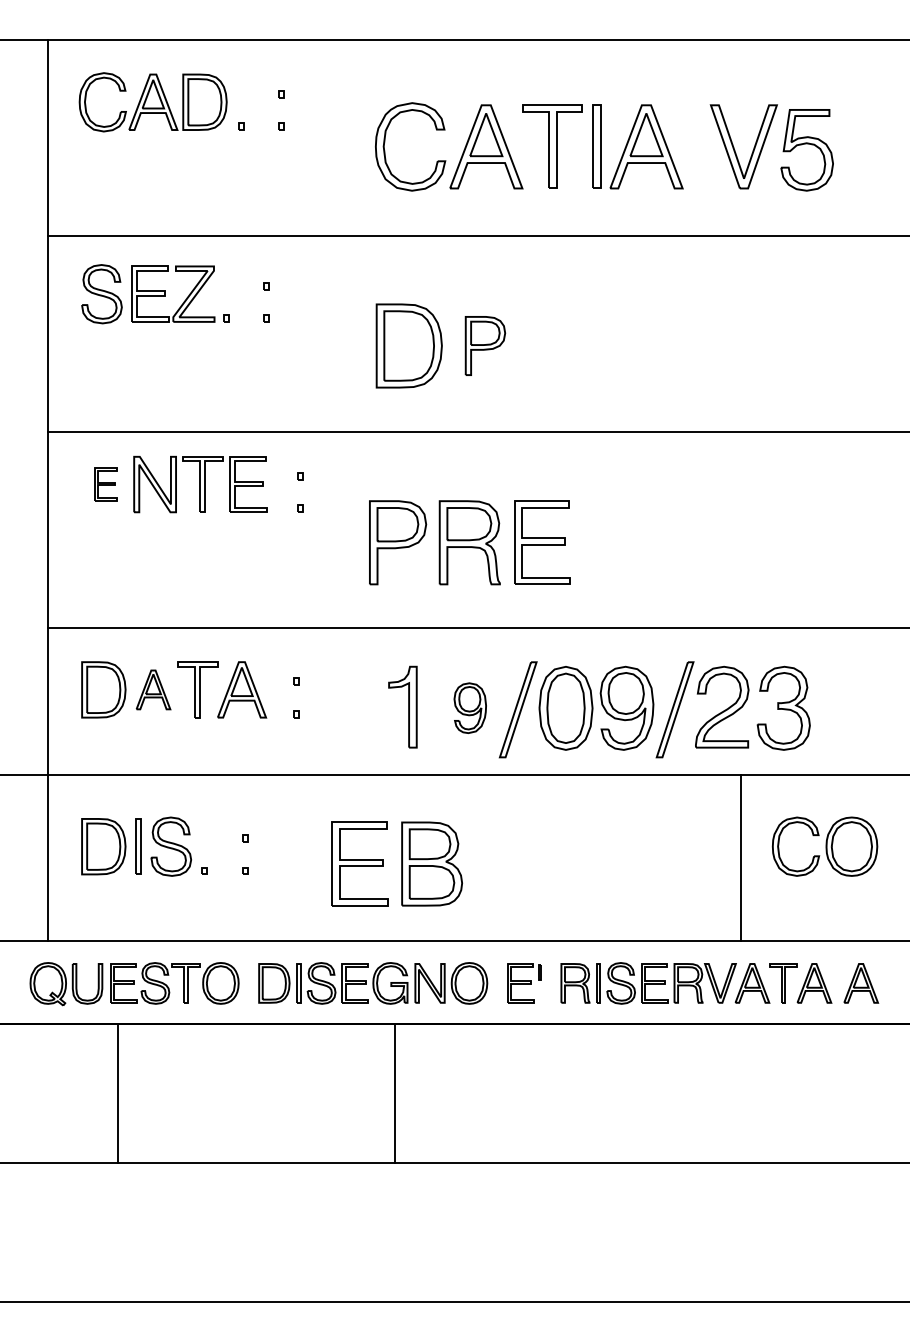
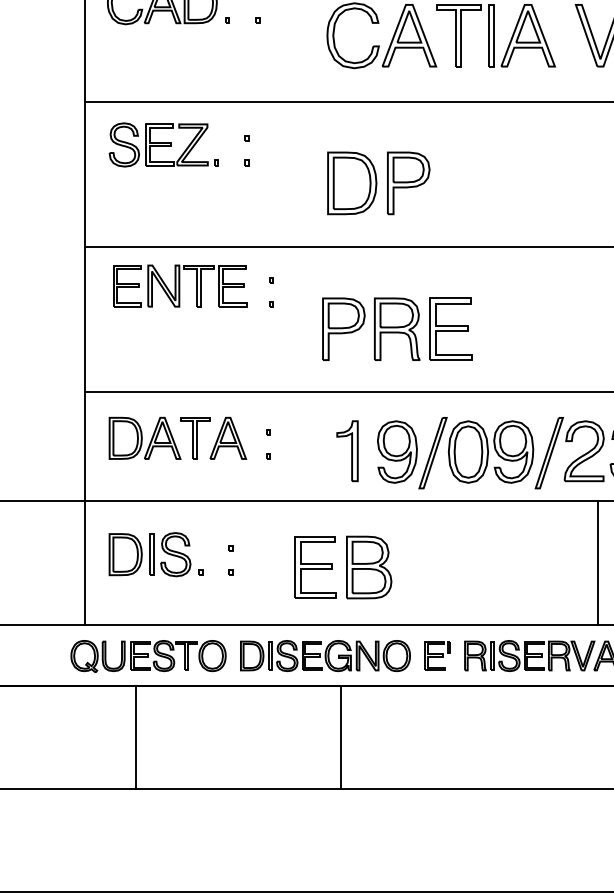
part: (485, 345) -> (408, 183), size x1.43
part: (106, 484) -> (127, 286), size x1.67
part: (153, 689) -> (162, 438), size x1.43
part: (470, 707) -> (397, 451), size x1.67

